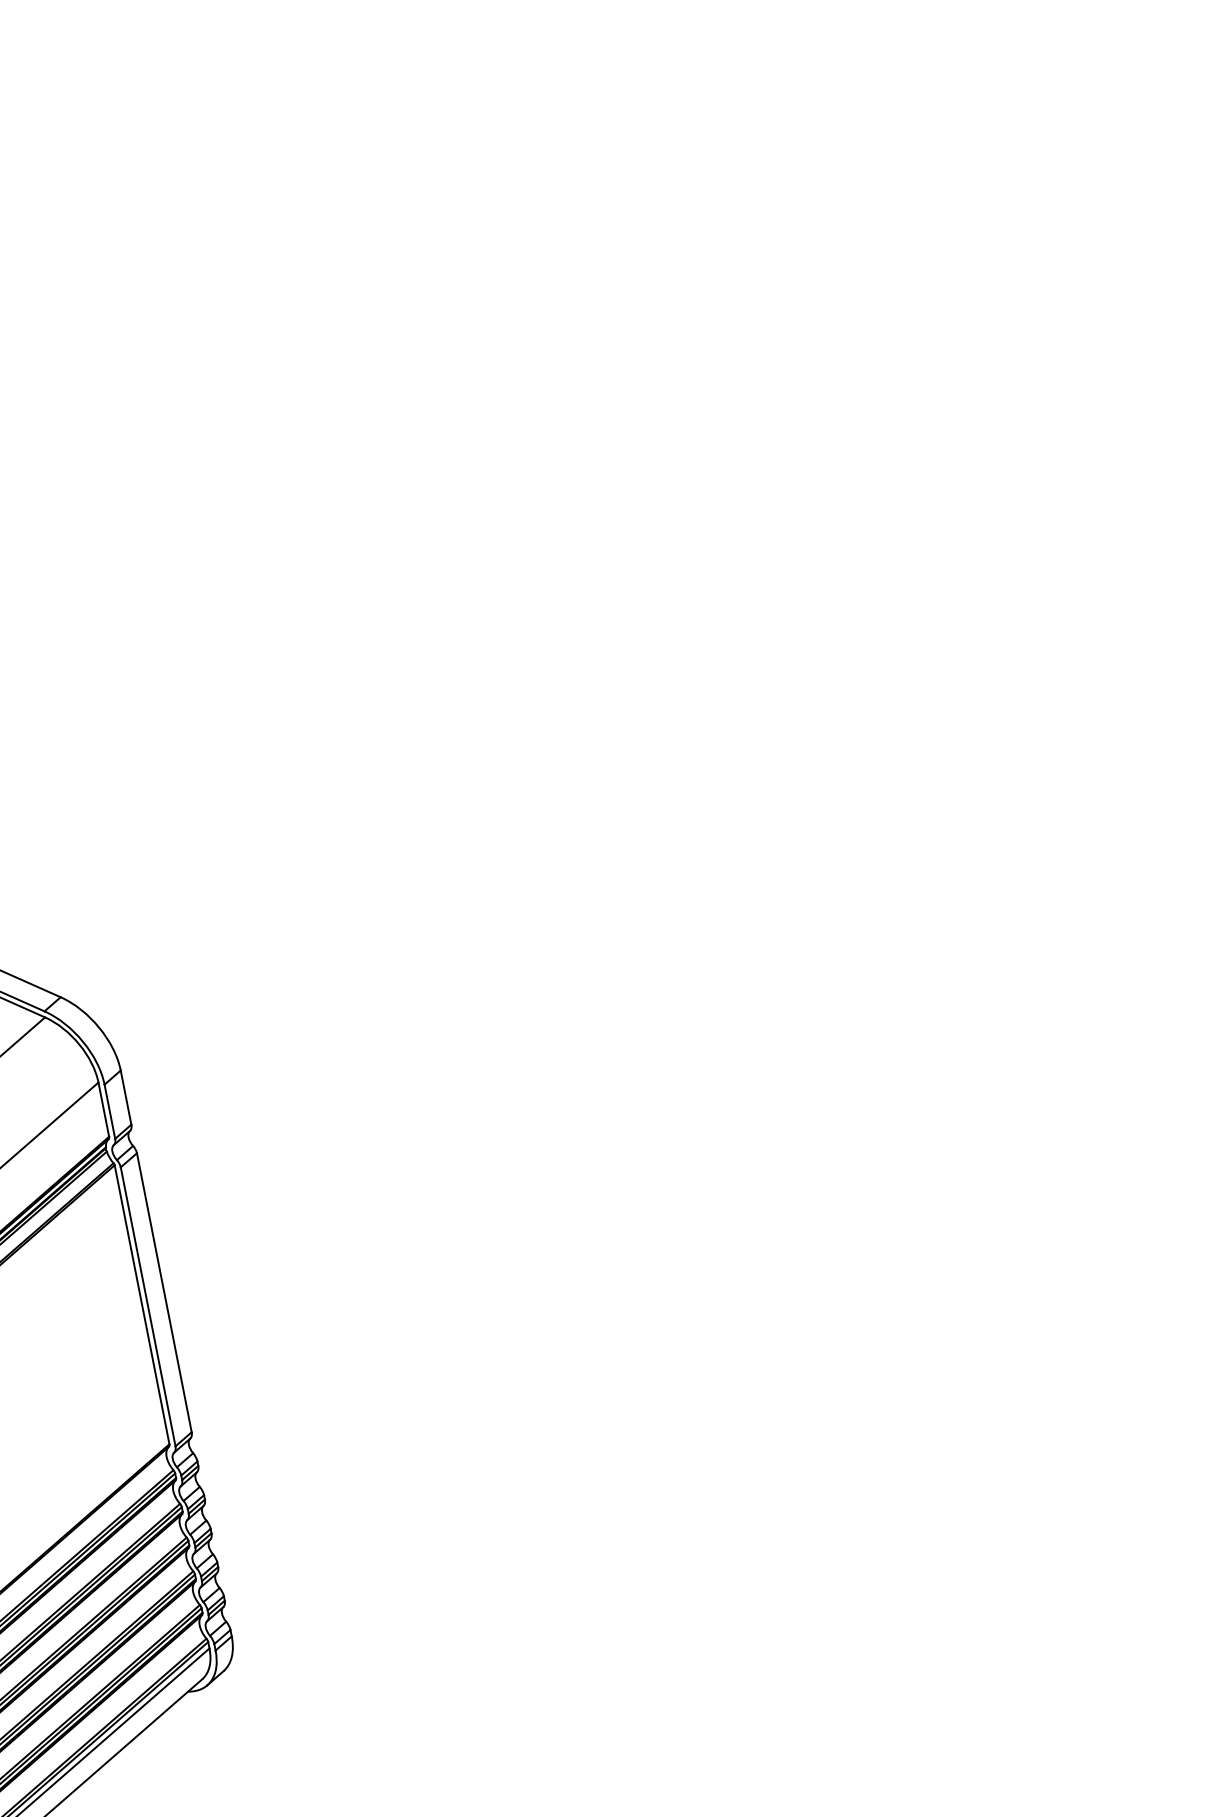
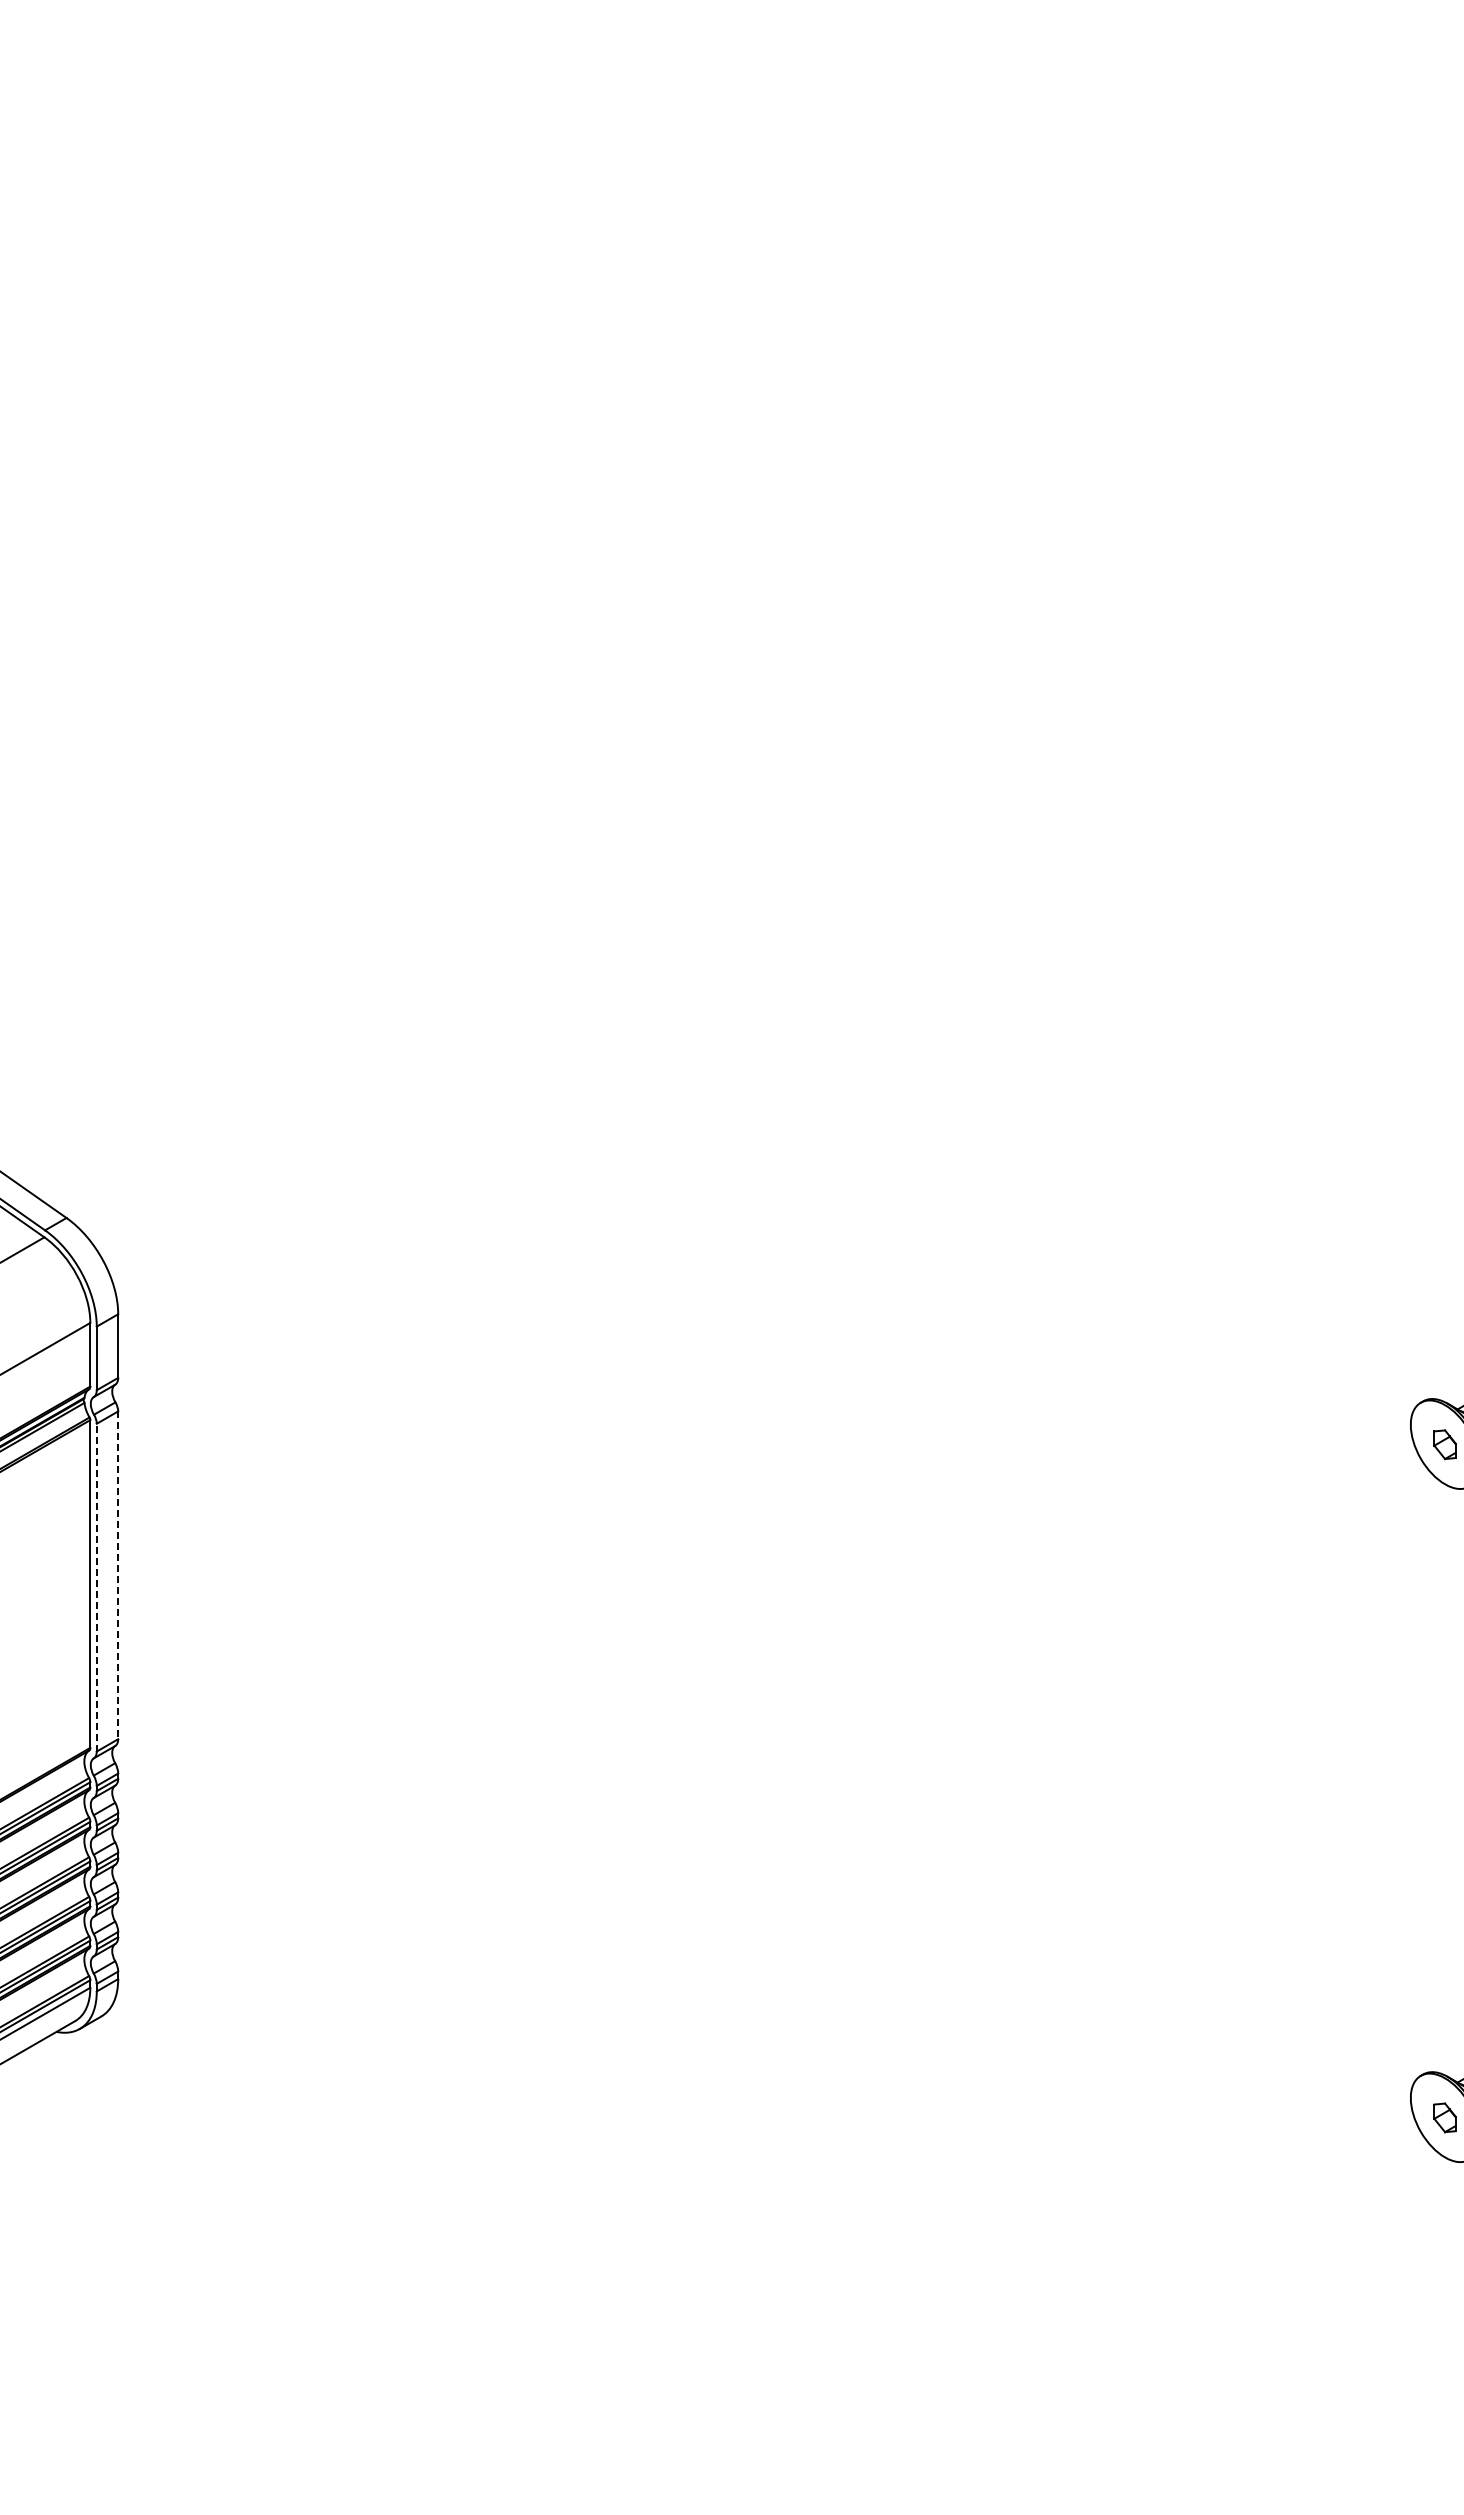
line: (164, 1292) -> (118, 1575), solid -> dashed
line: (147, 1306) -> (96, 1587), solid -> dashed

